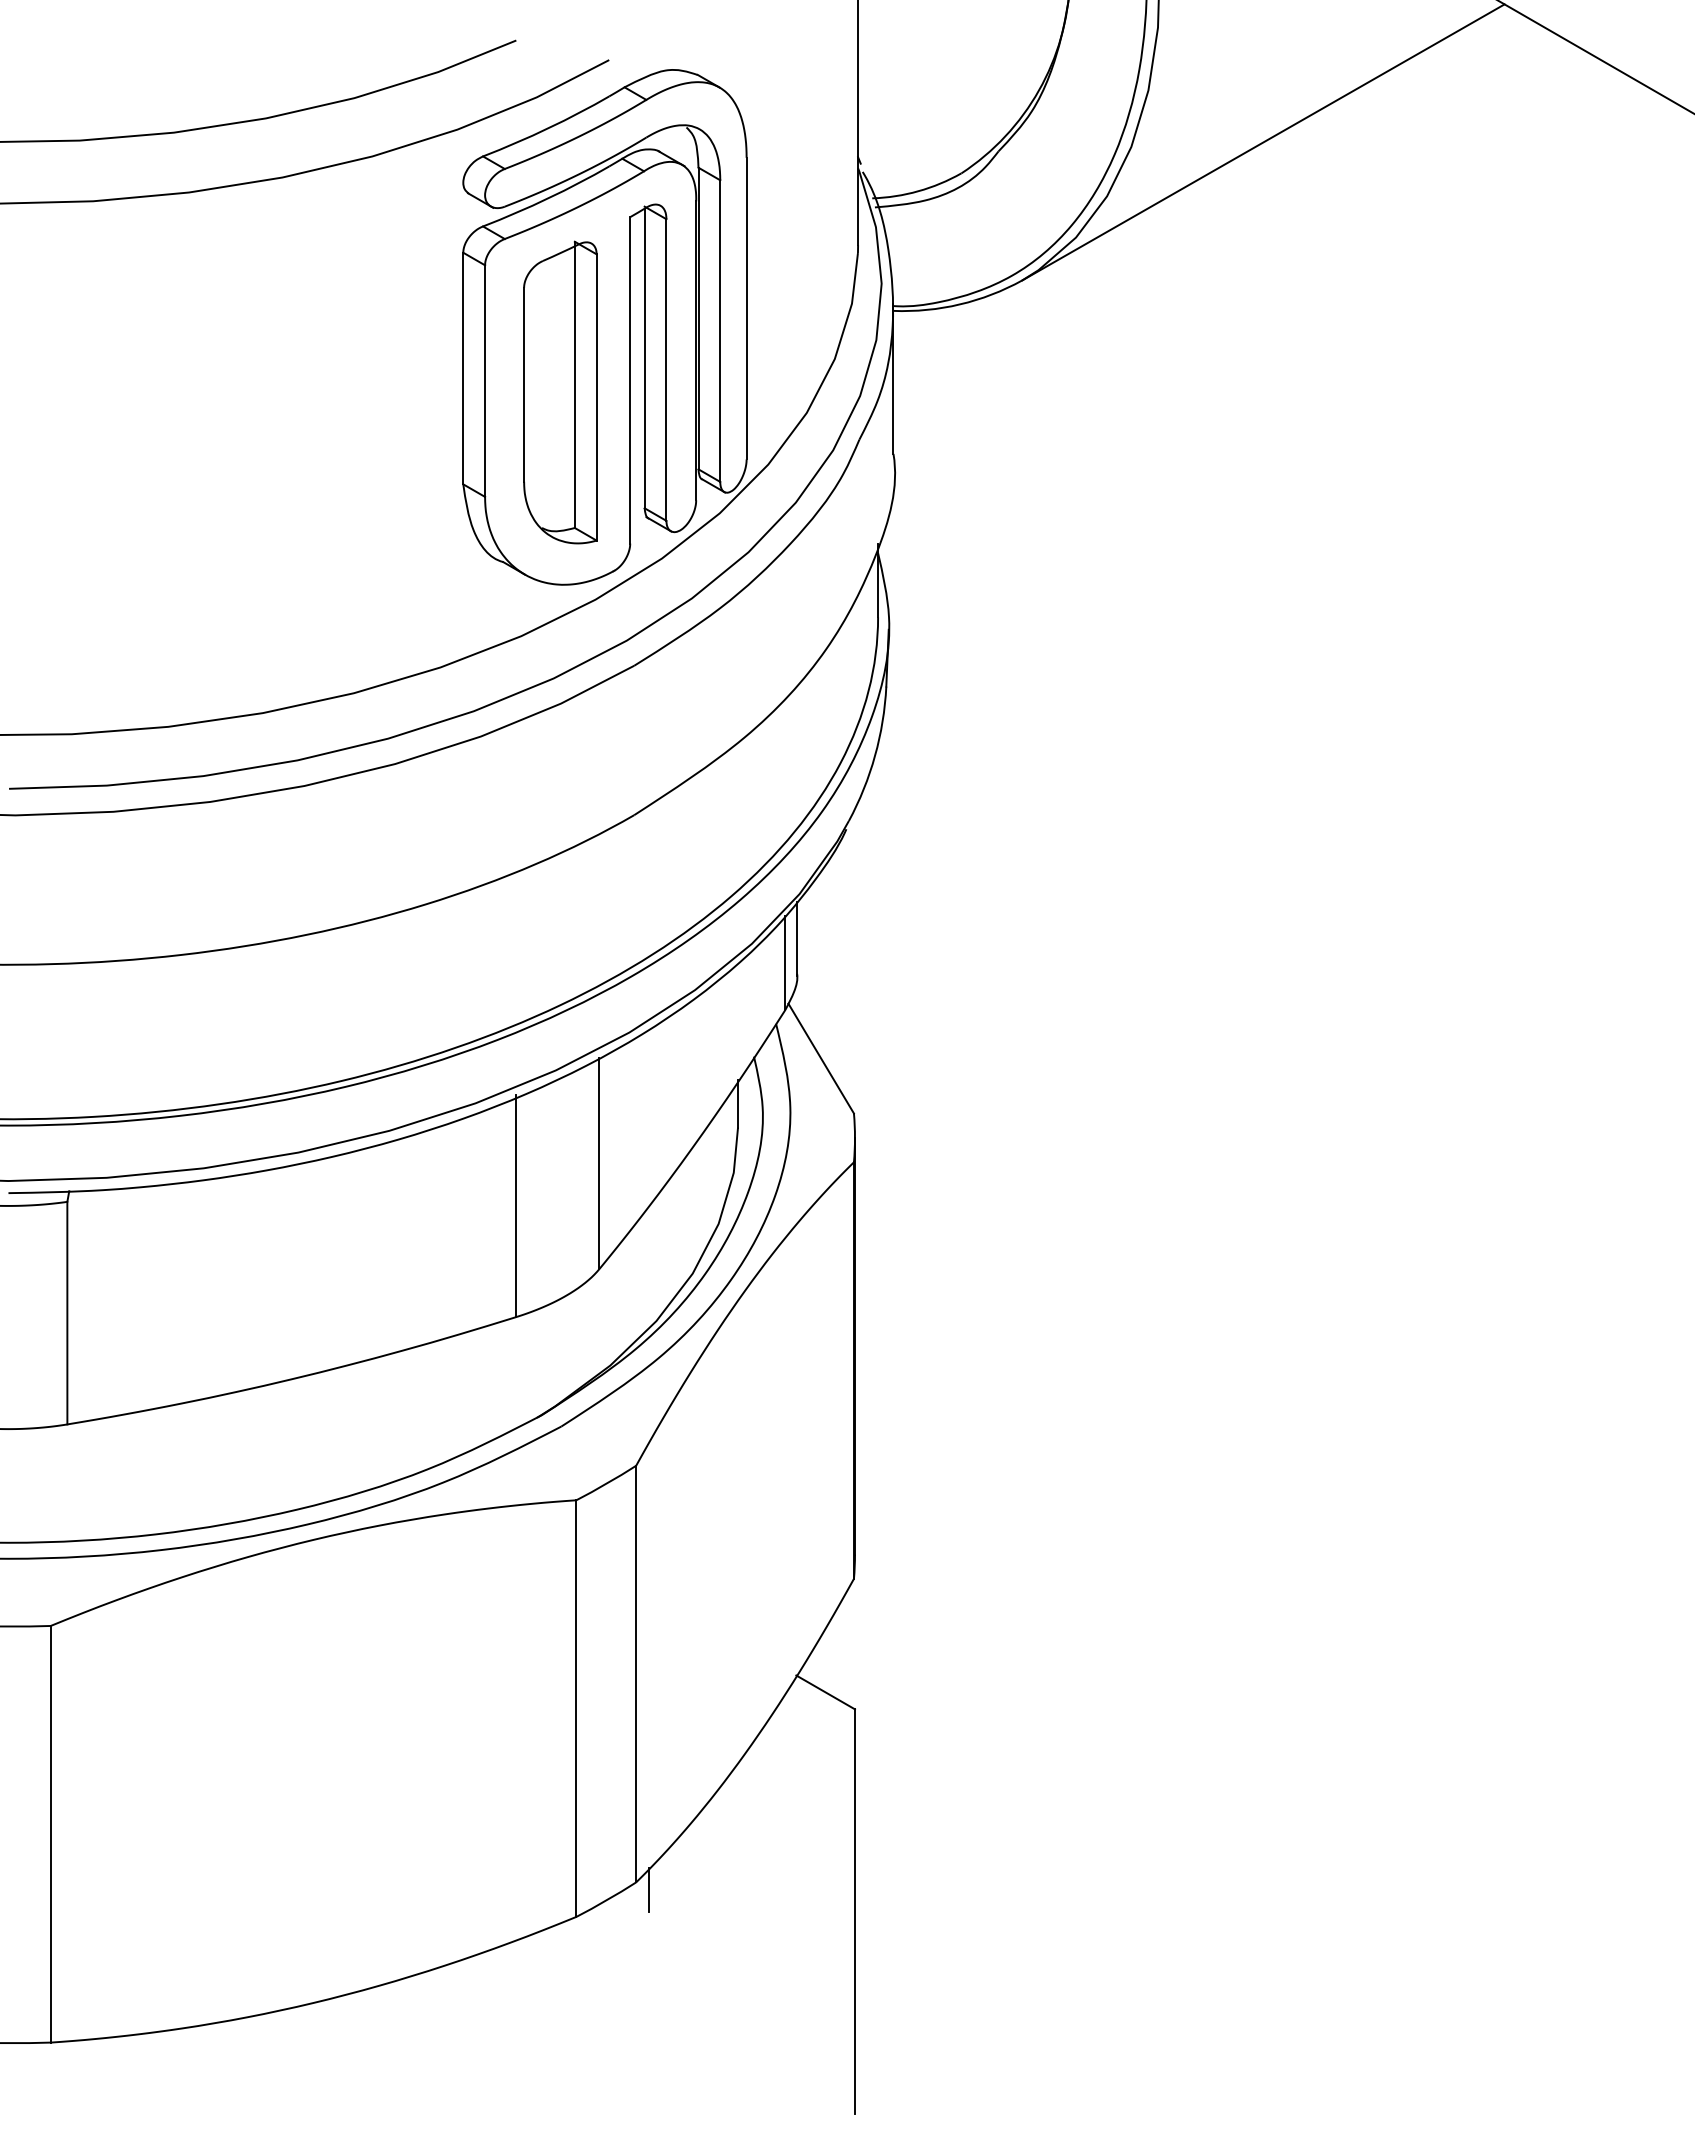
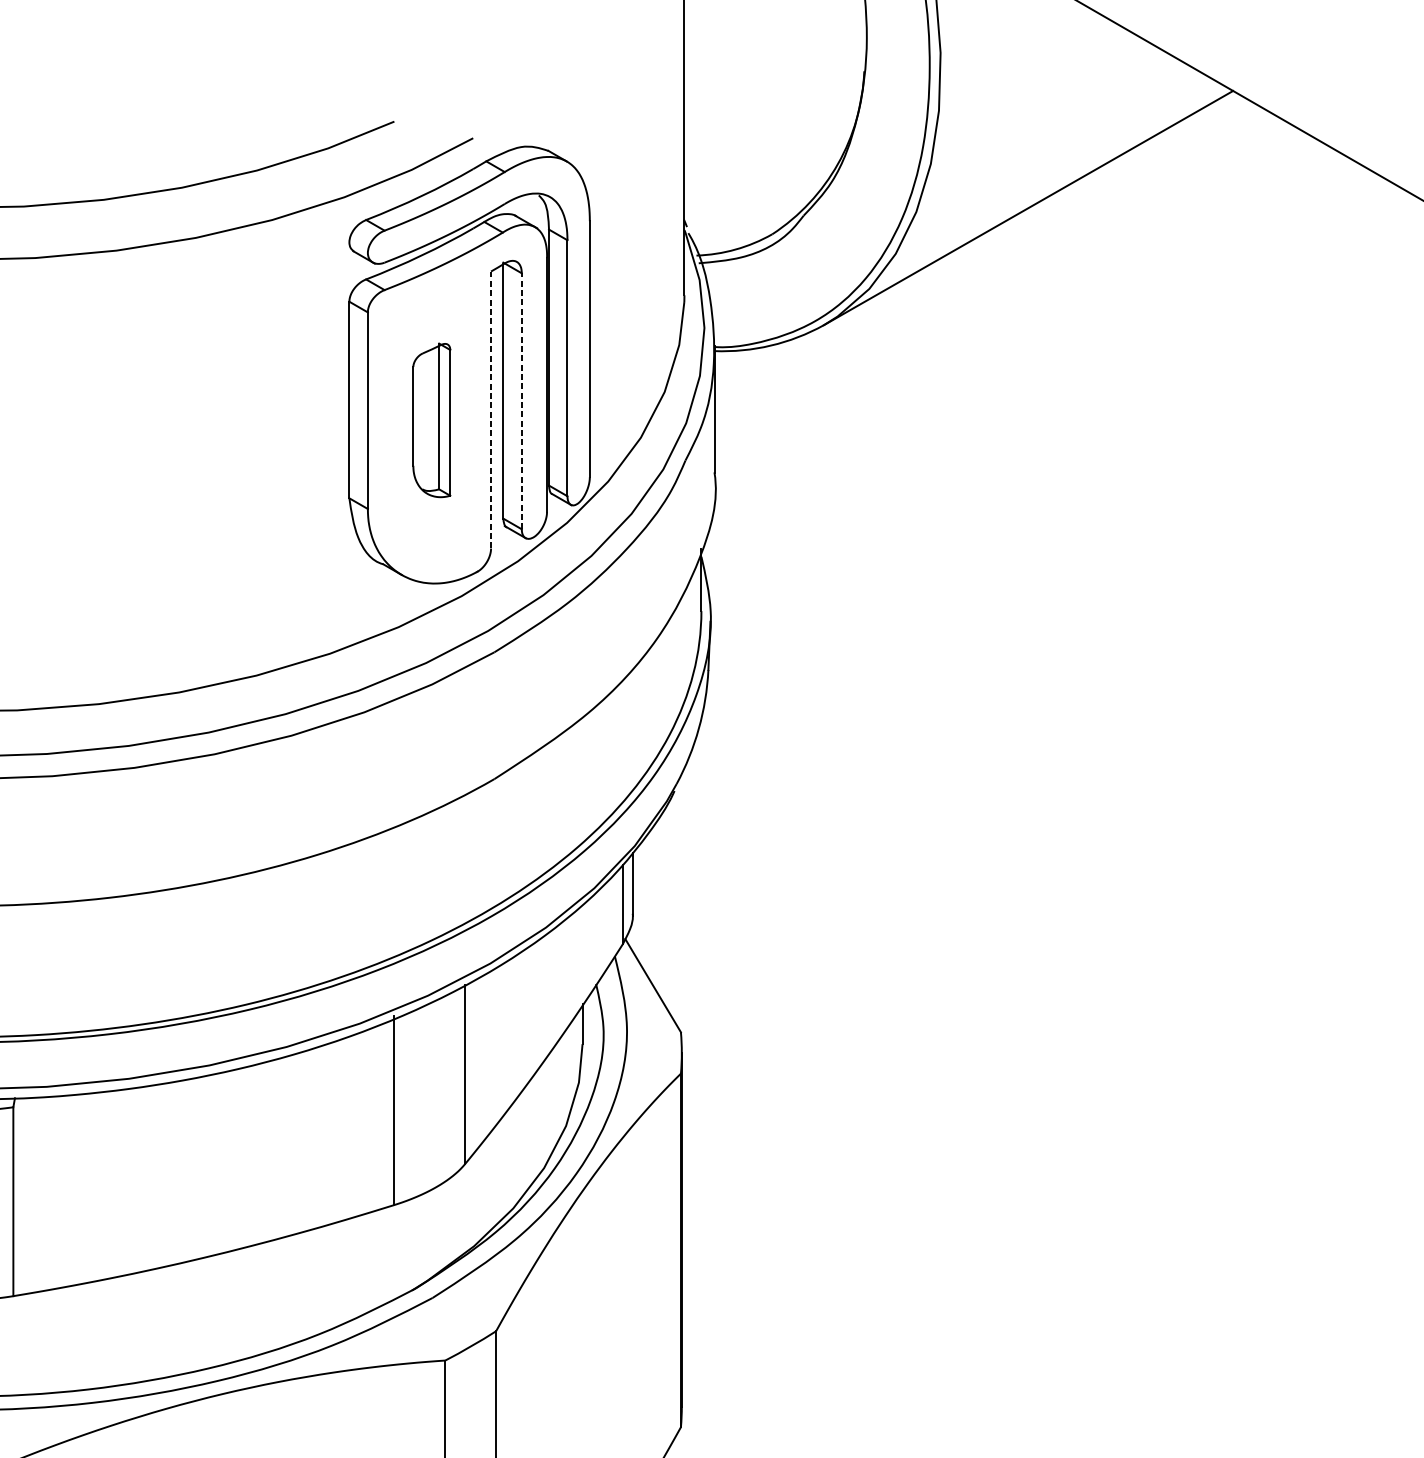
line: (666, 370) -> (521, 401), solid -> dashed
line: (630, 380) -> (491, 410), solid -> dashed
part: (560, 392) -> (431, 420), size x0.6

